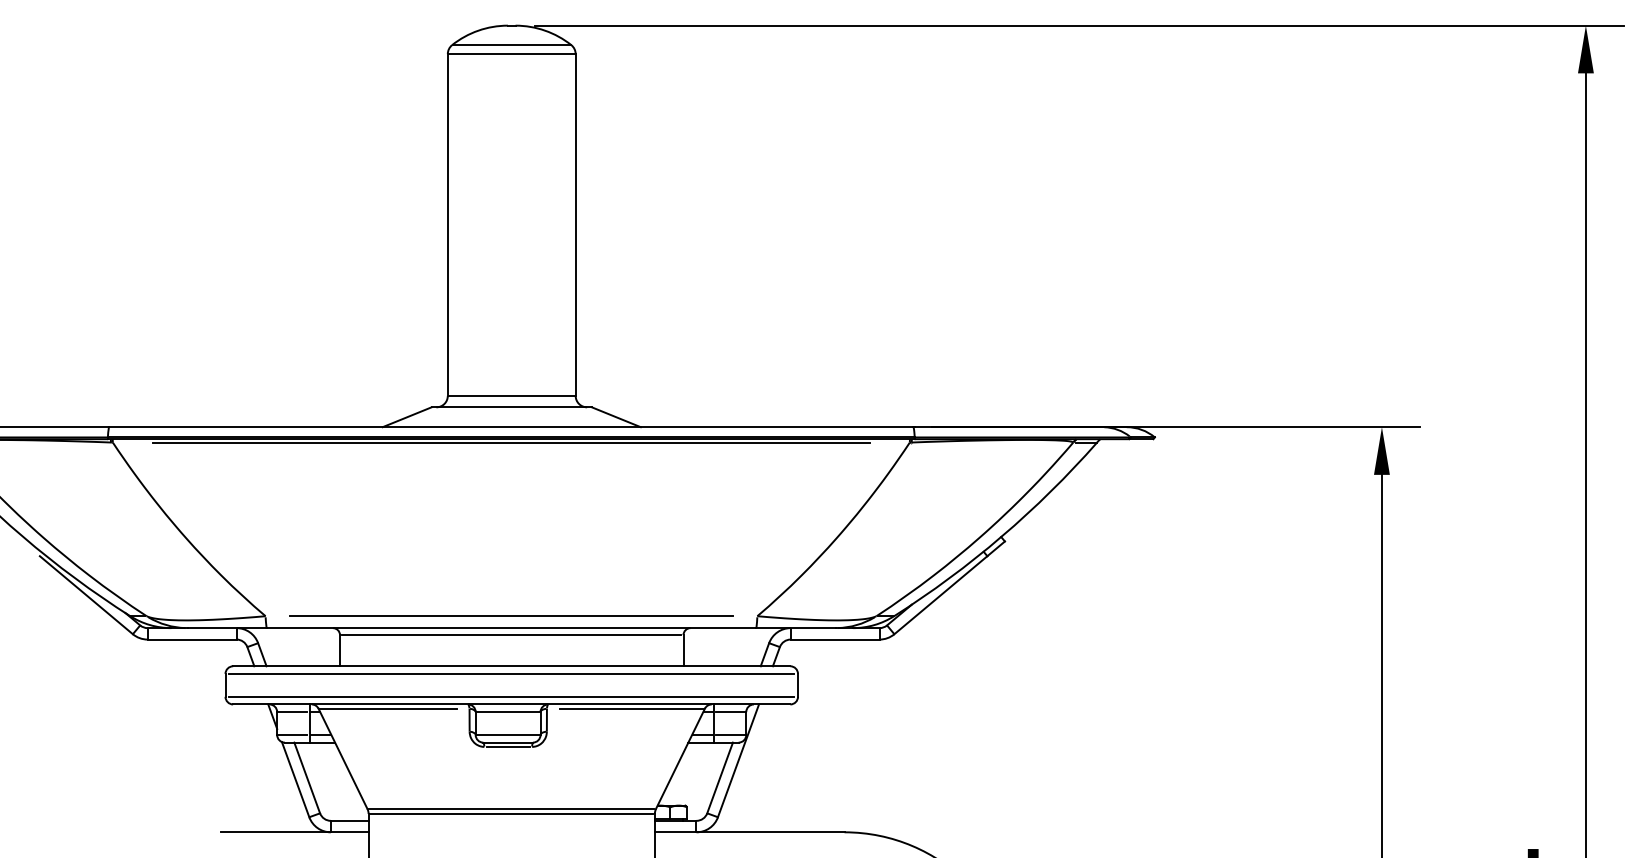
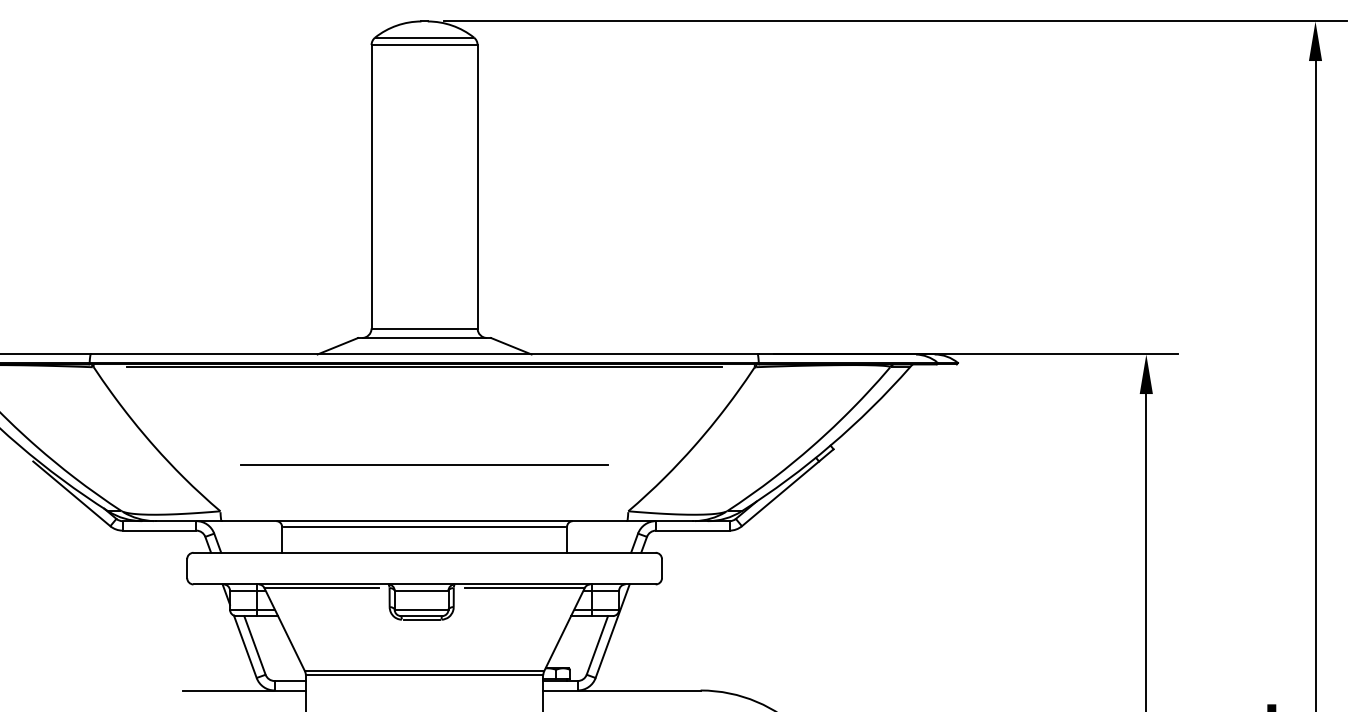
line: (511, 615) -> (424, 464), moved
line: (511, 674) -> (424, 559), removed
line: (511, 697) -> (424, 578), removed

